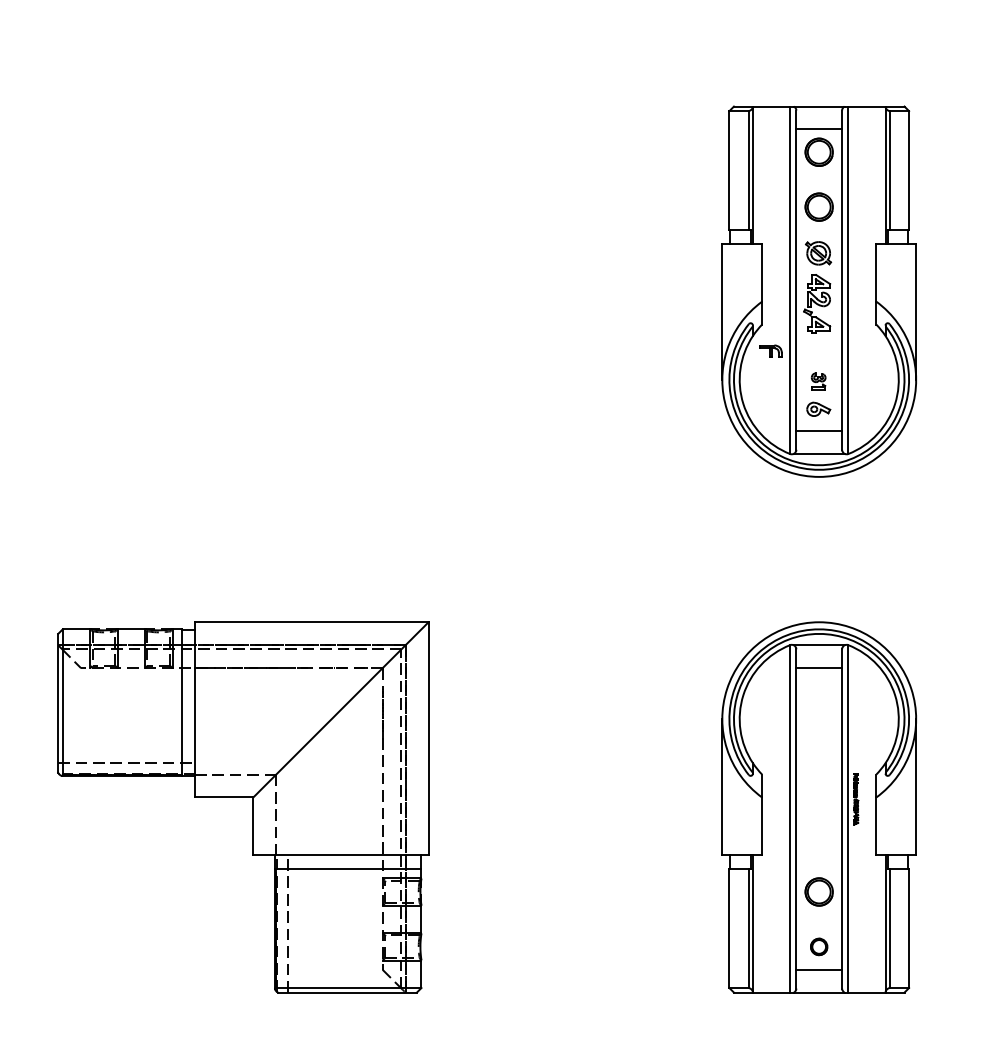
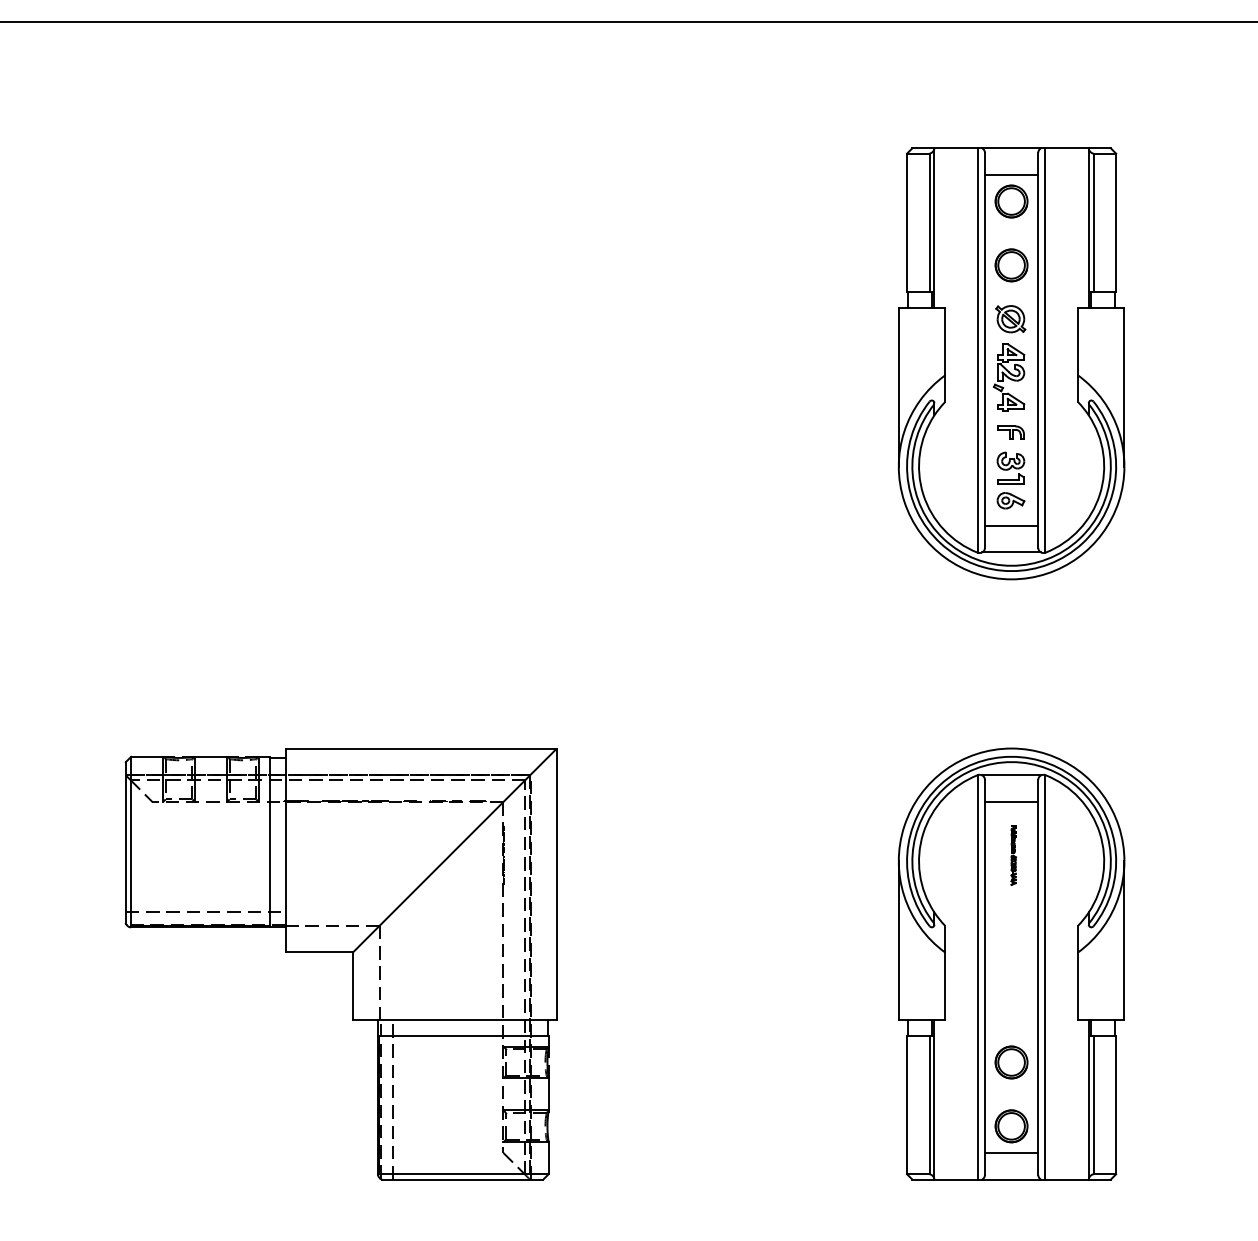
part: (770, 350) -> (1010, 432), moved
part: (818, 380) -> (1010, 467), size x1.67
part: (856, 799) -> (1013, 855), moved
part: (819, 947) -> (1011, 1126), size x1.67

